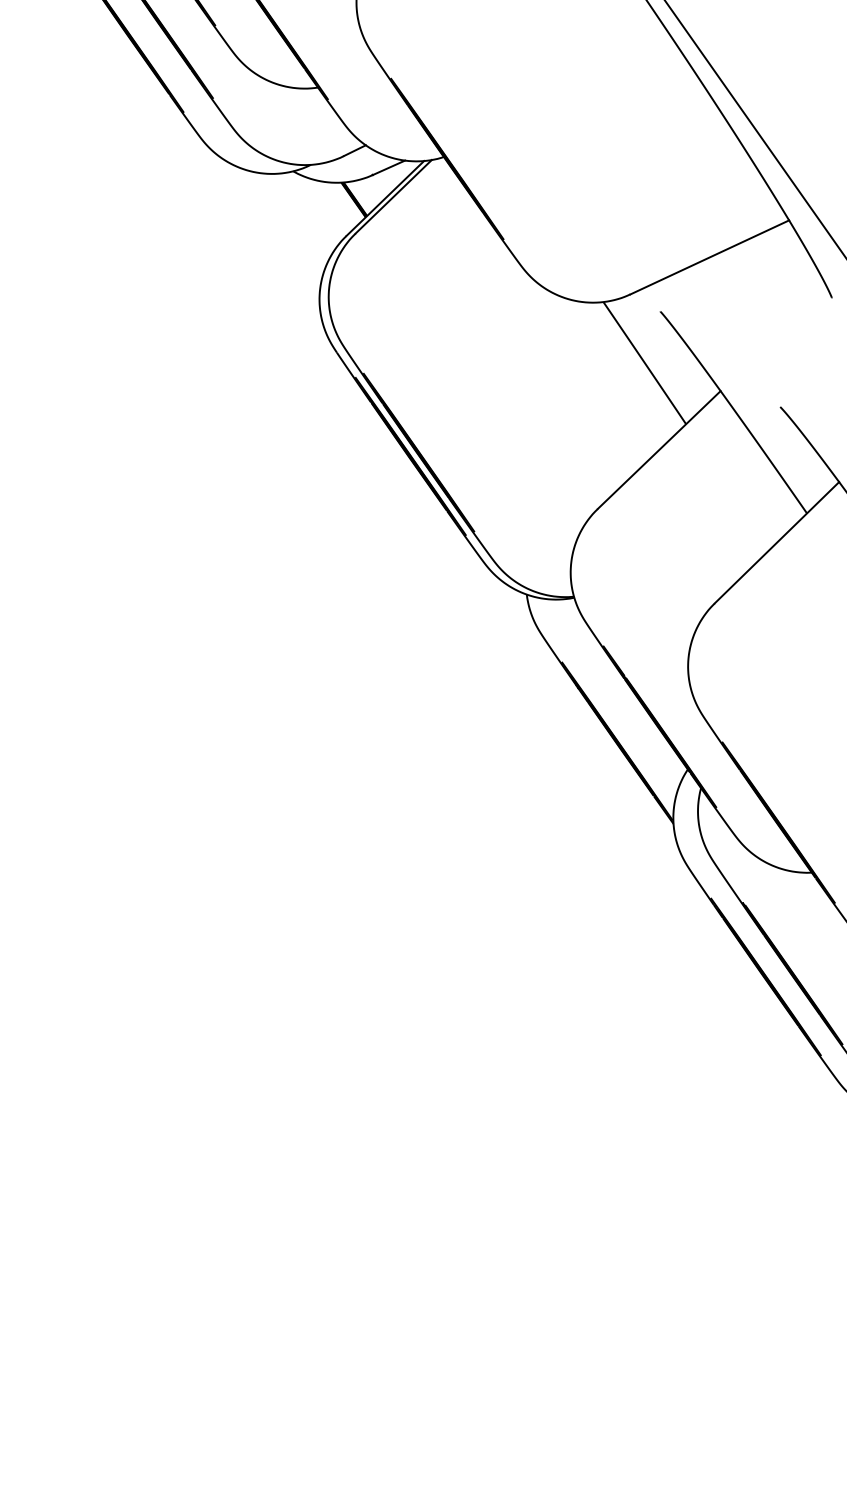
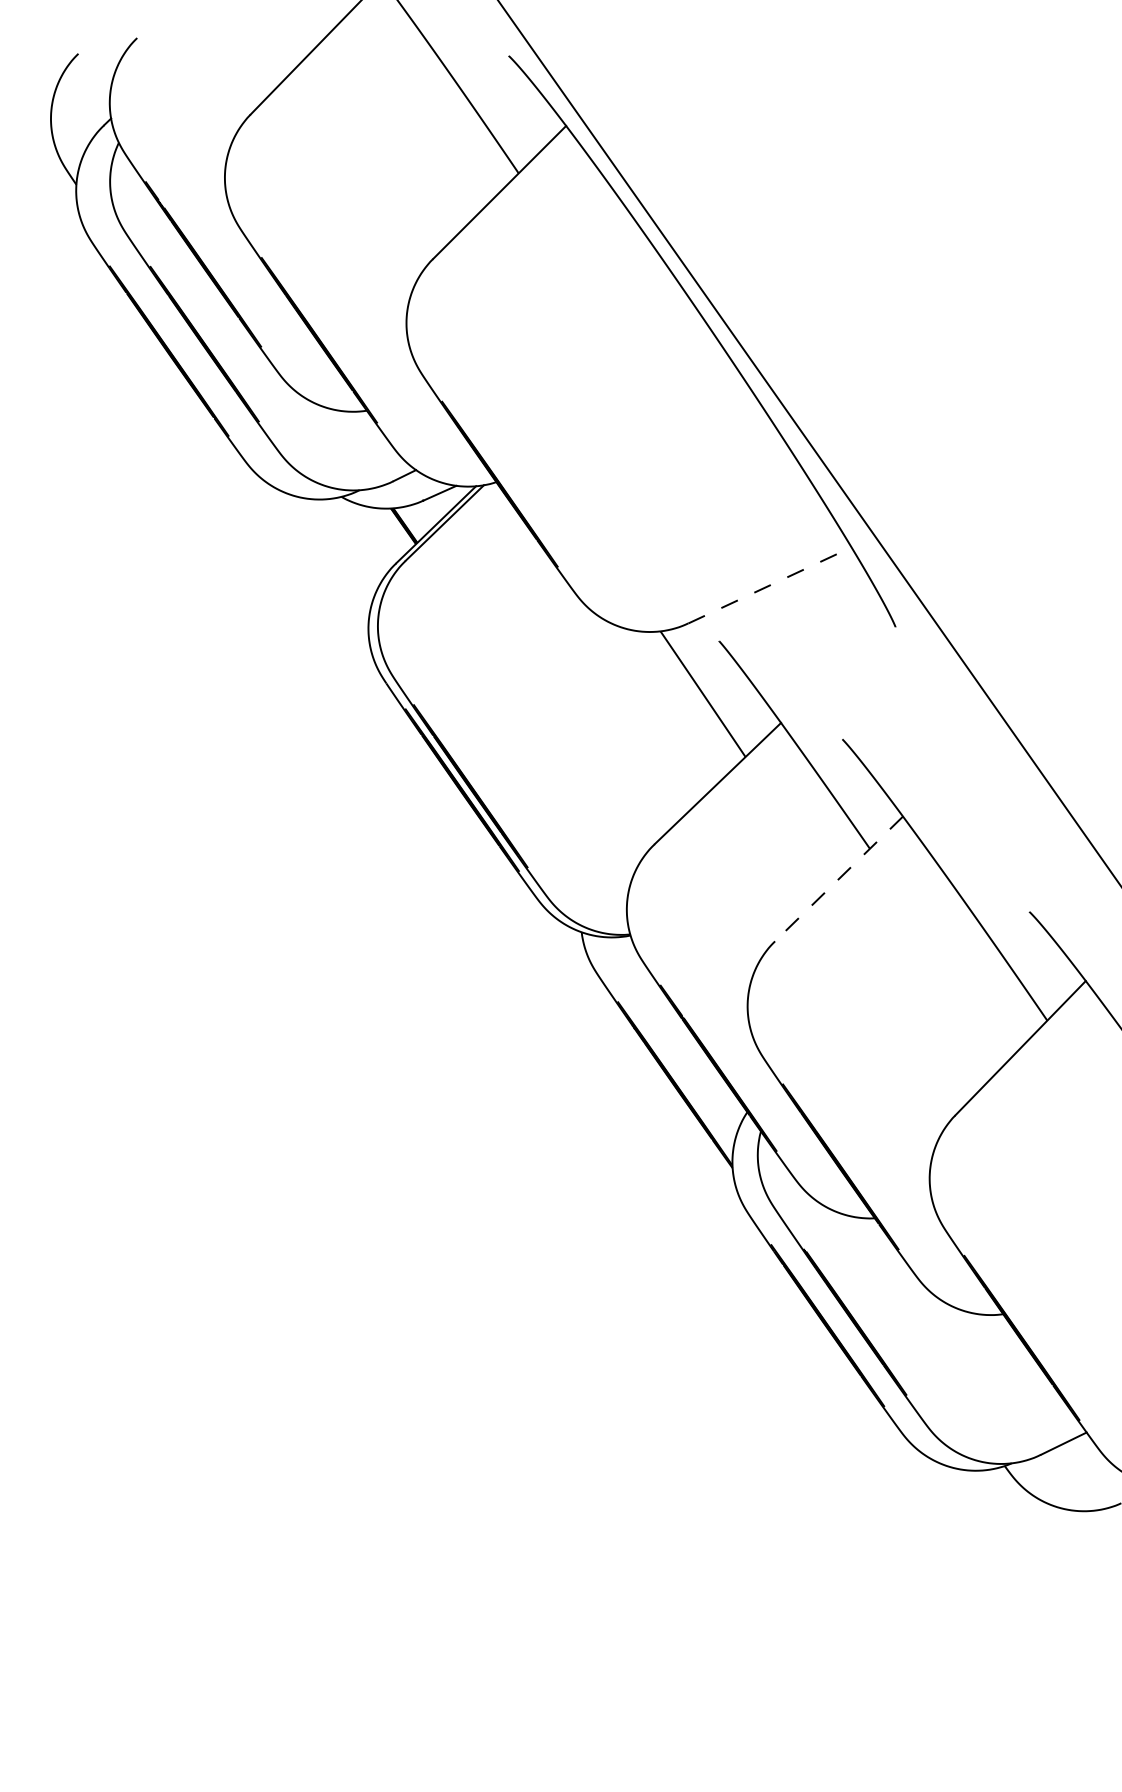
line: (710, 257) -> (770, 585), solid -> dashed
line: (776, 543) -> (838, 879), solid -> dashed

